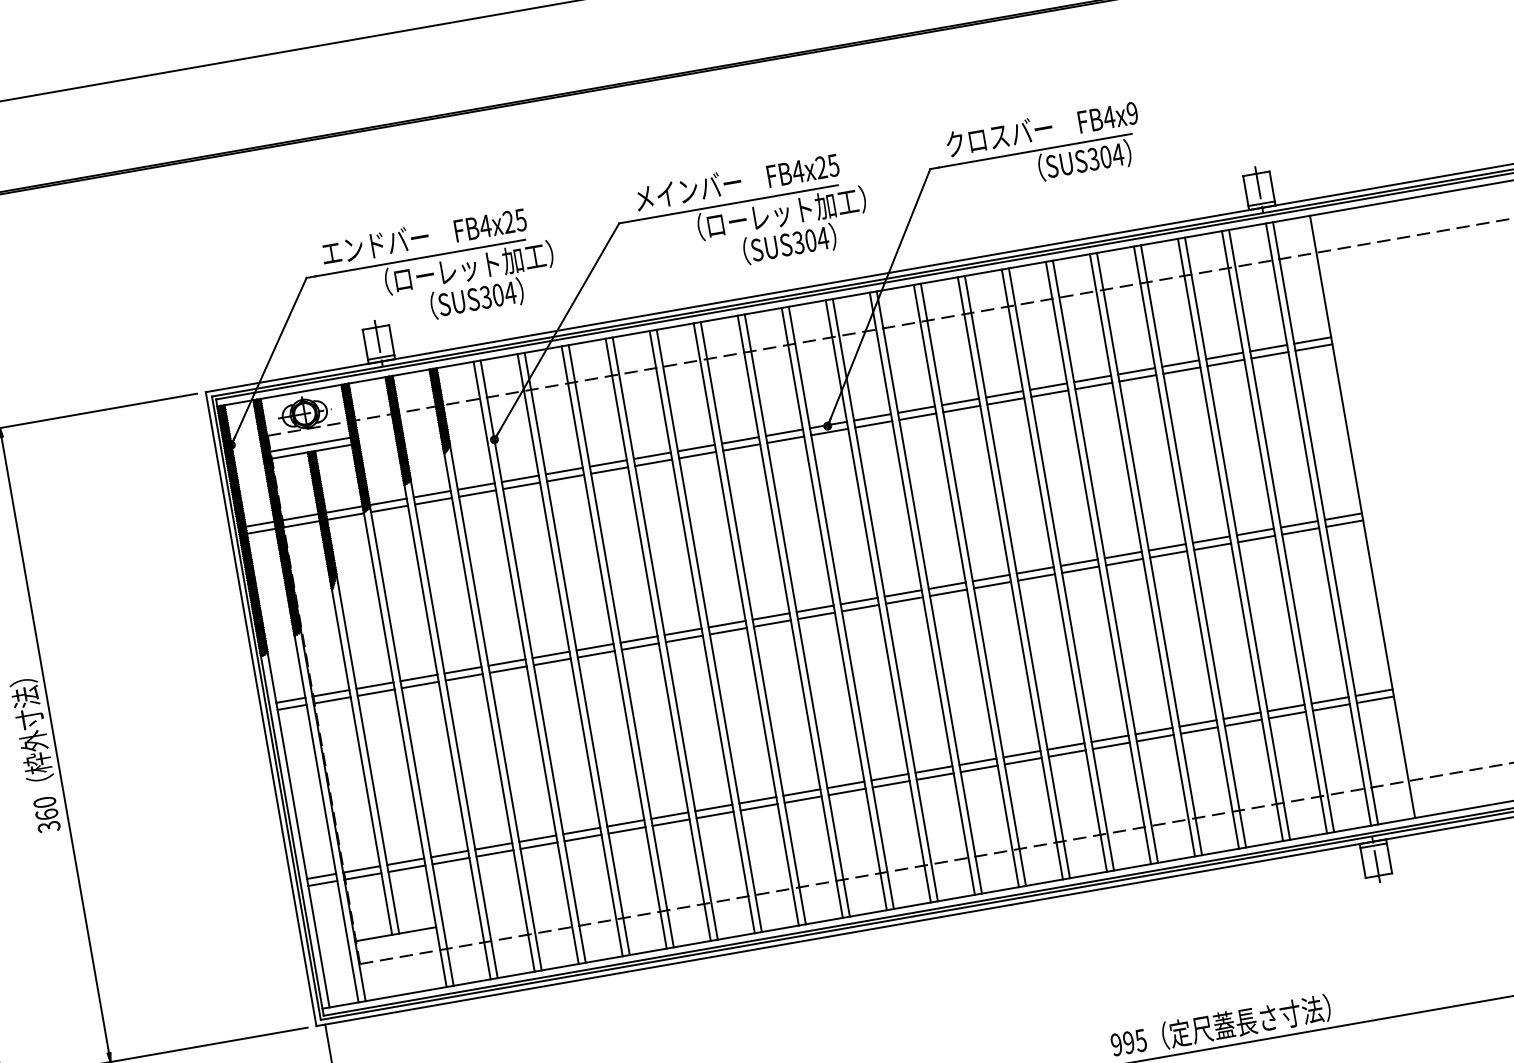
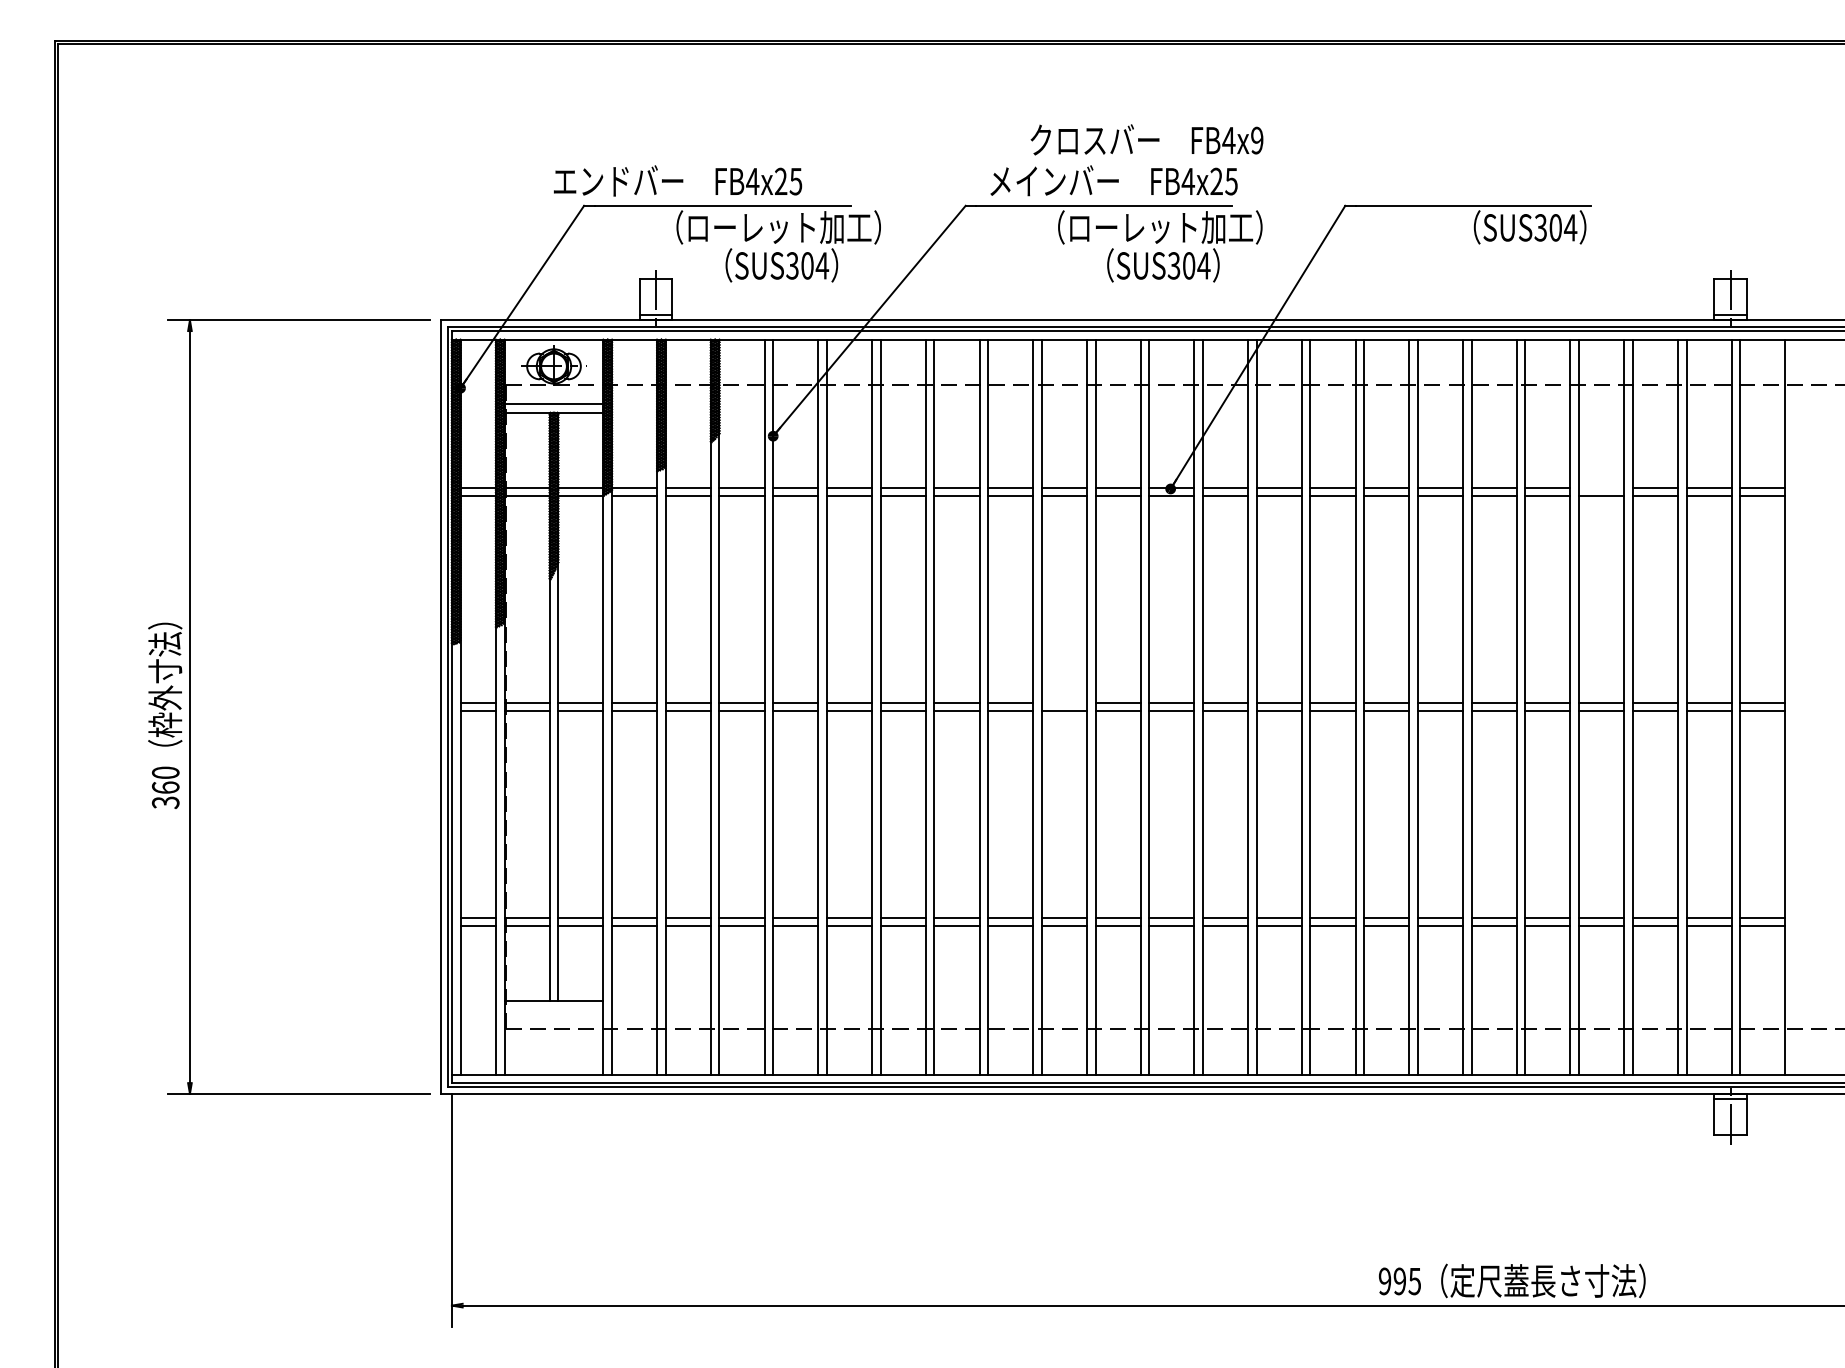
text: (1041, 128) -> (1146, 139), moved
text: (424, 235) -> (678, 180), moved
line: (1180, 363) -> (1601, 487), removed
line: (770, 616) -> (1063, 702), removed

